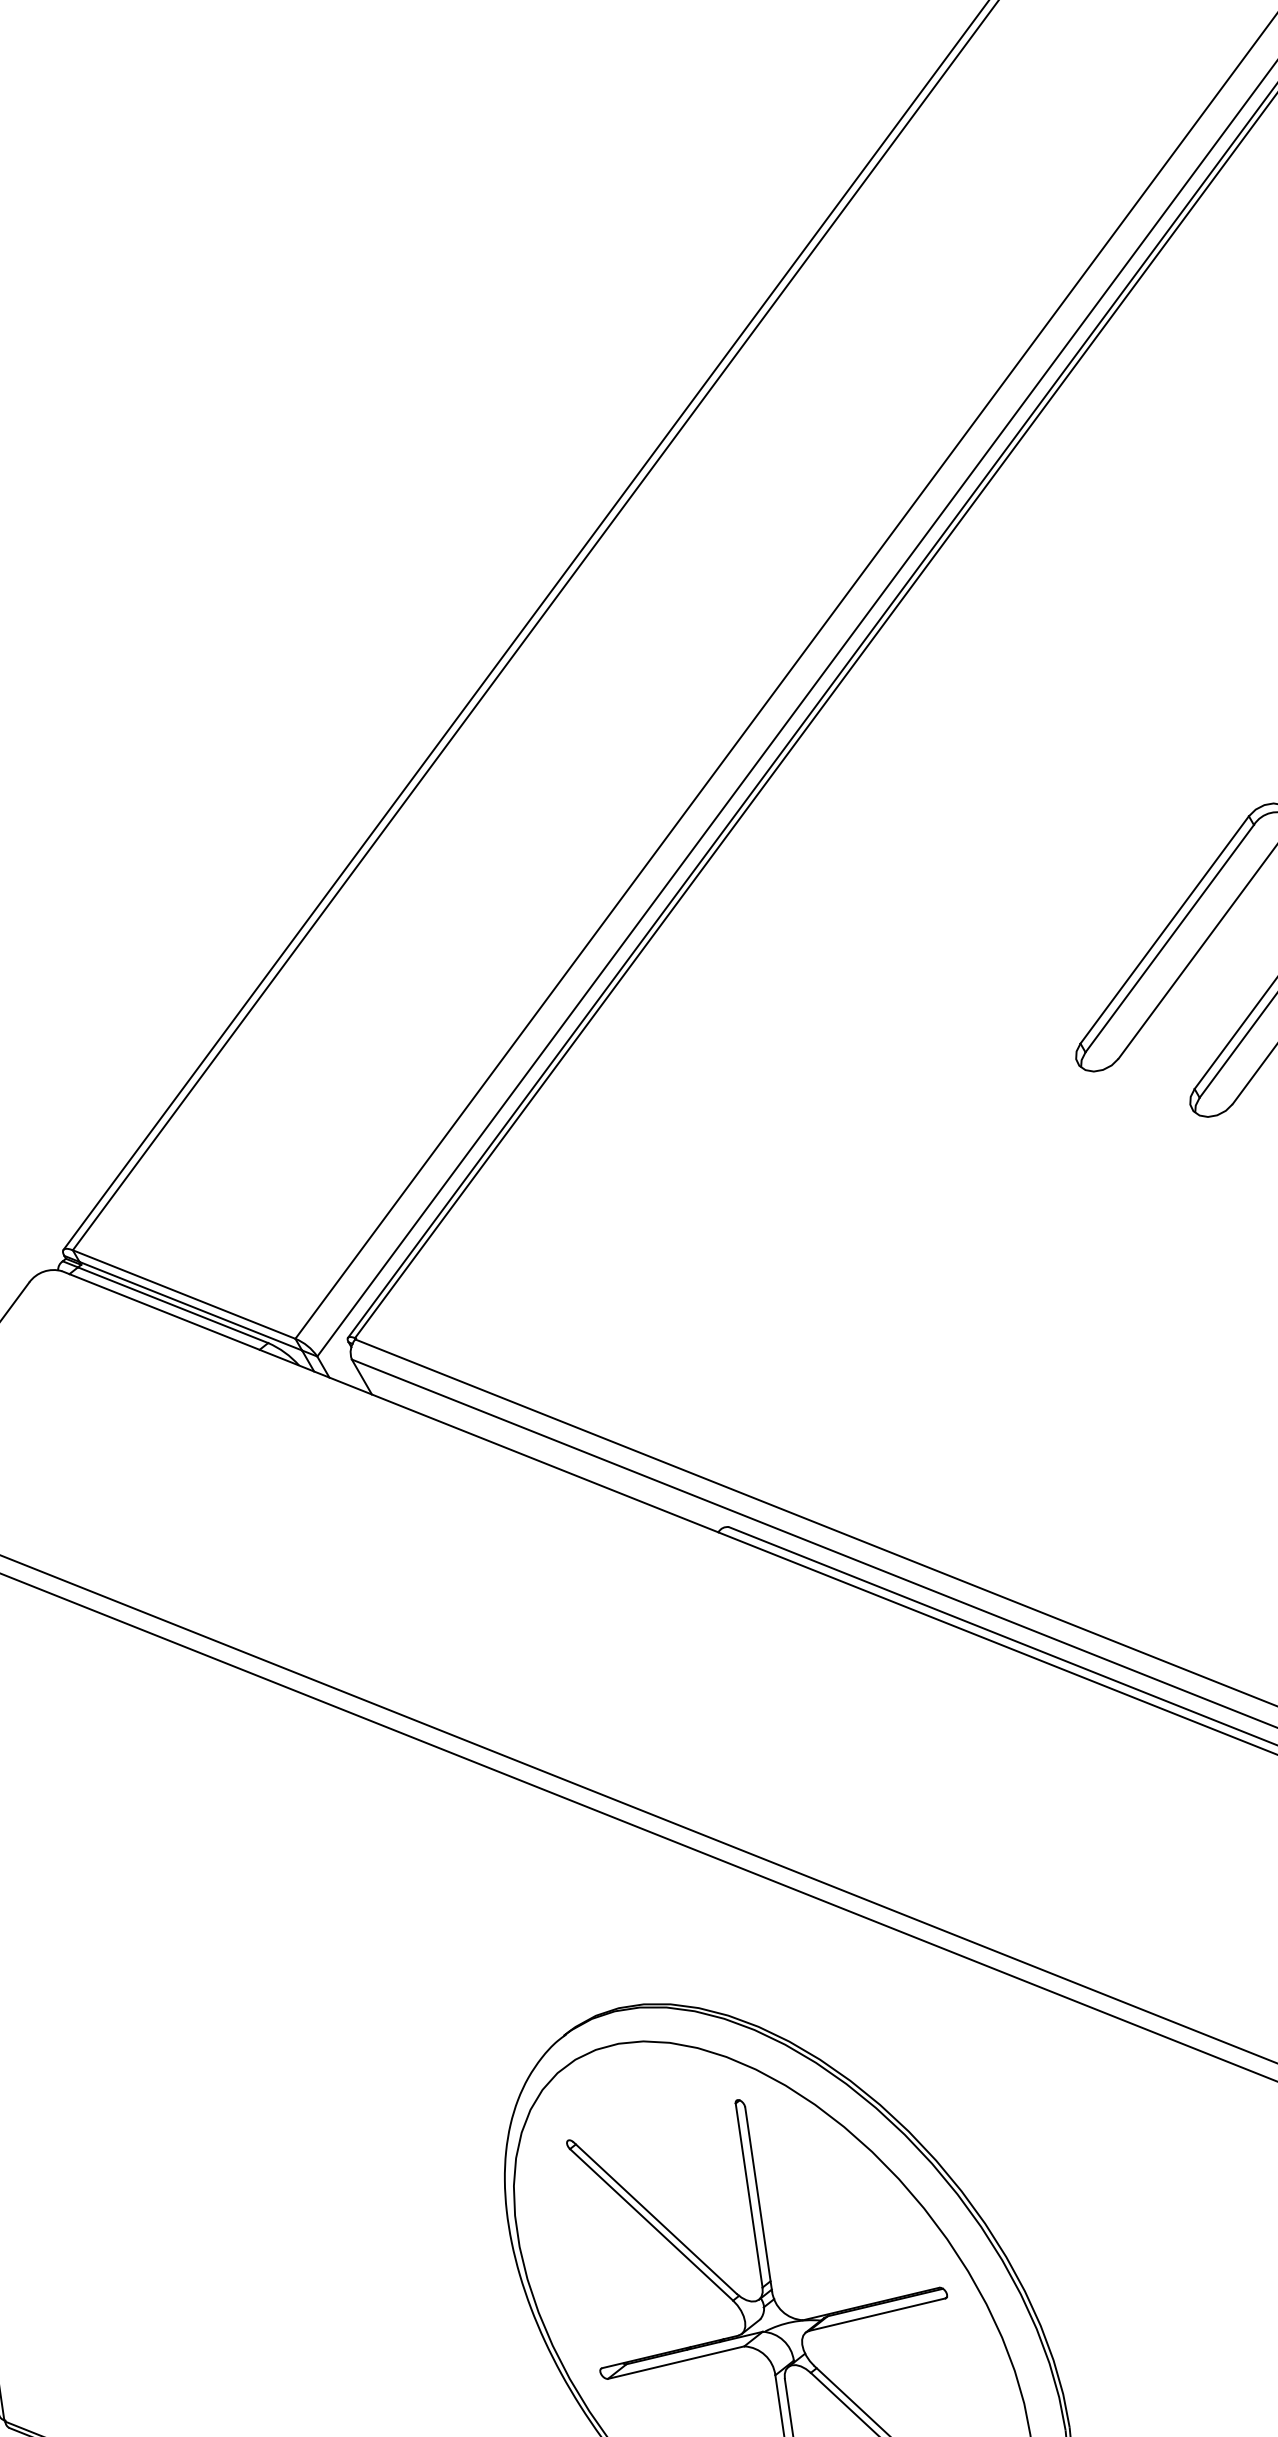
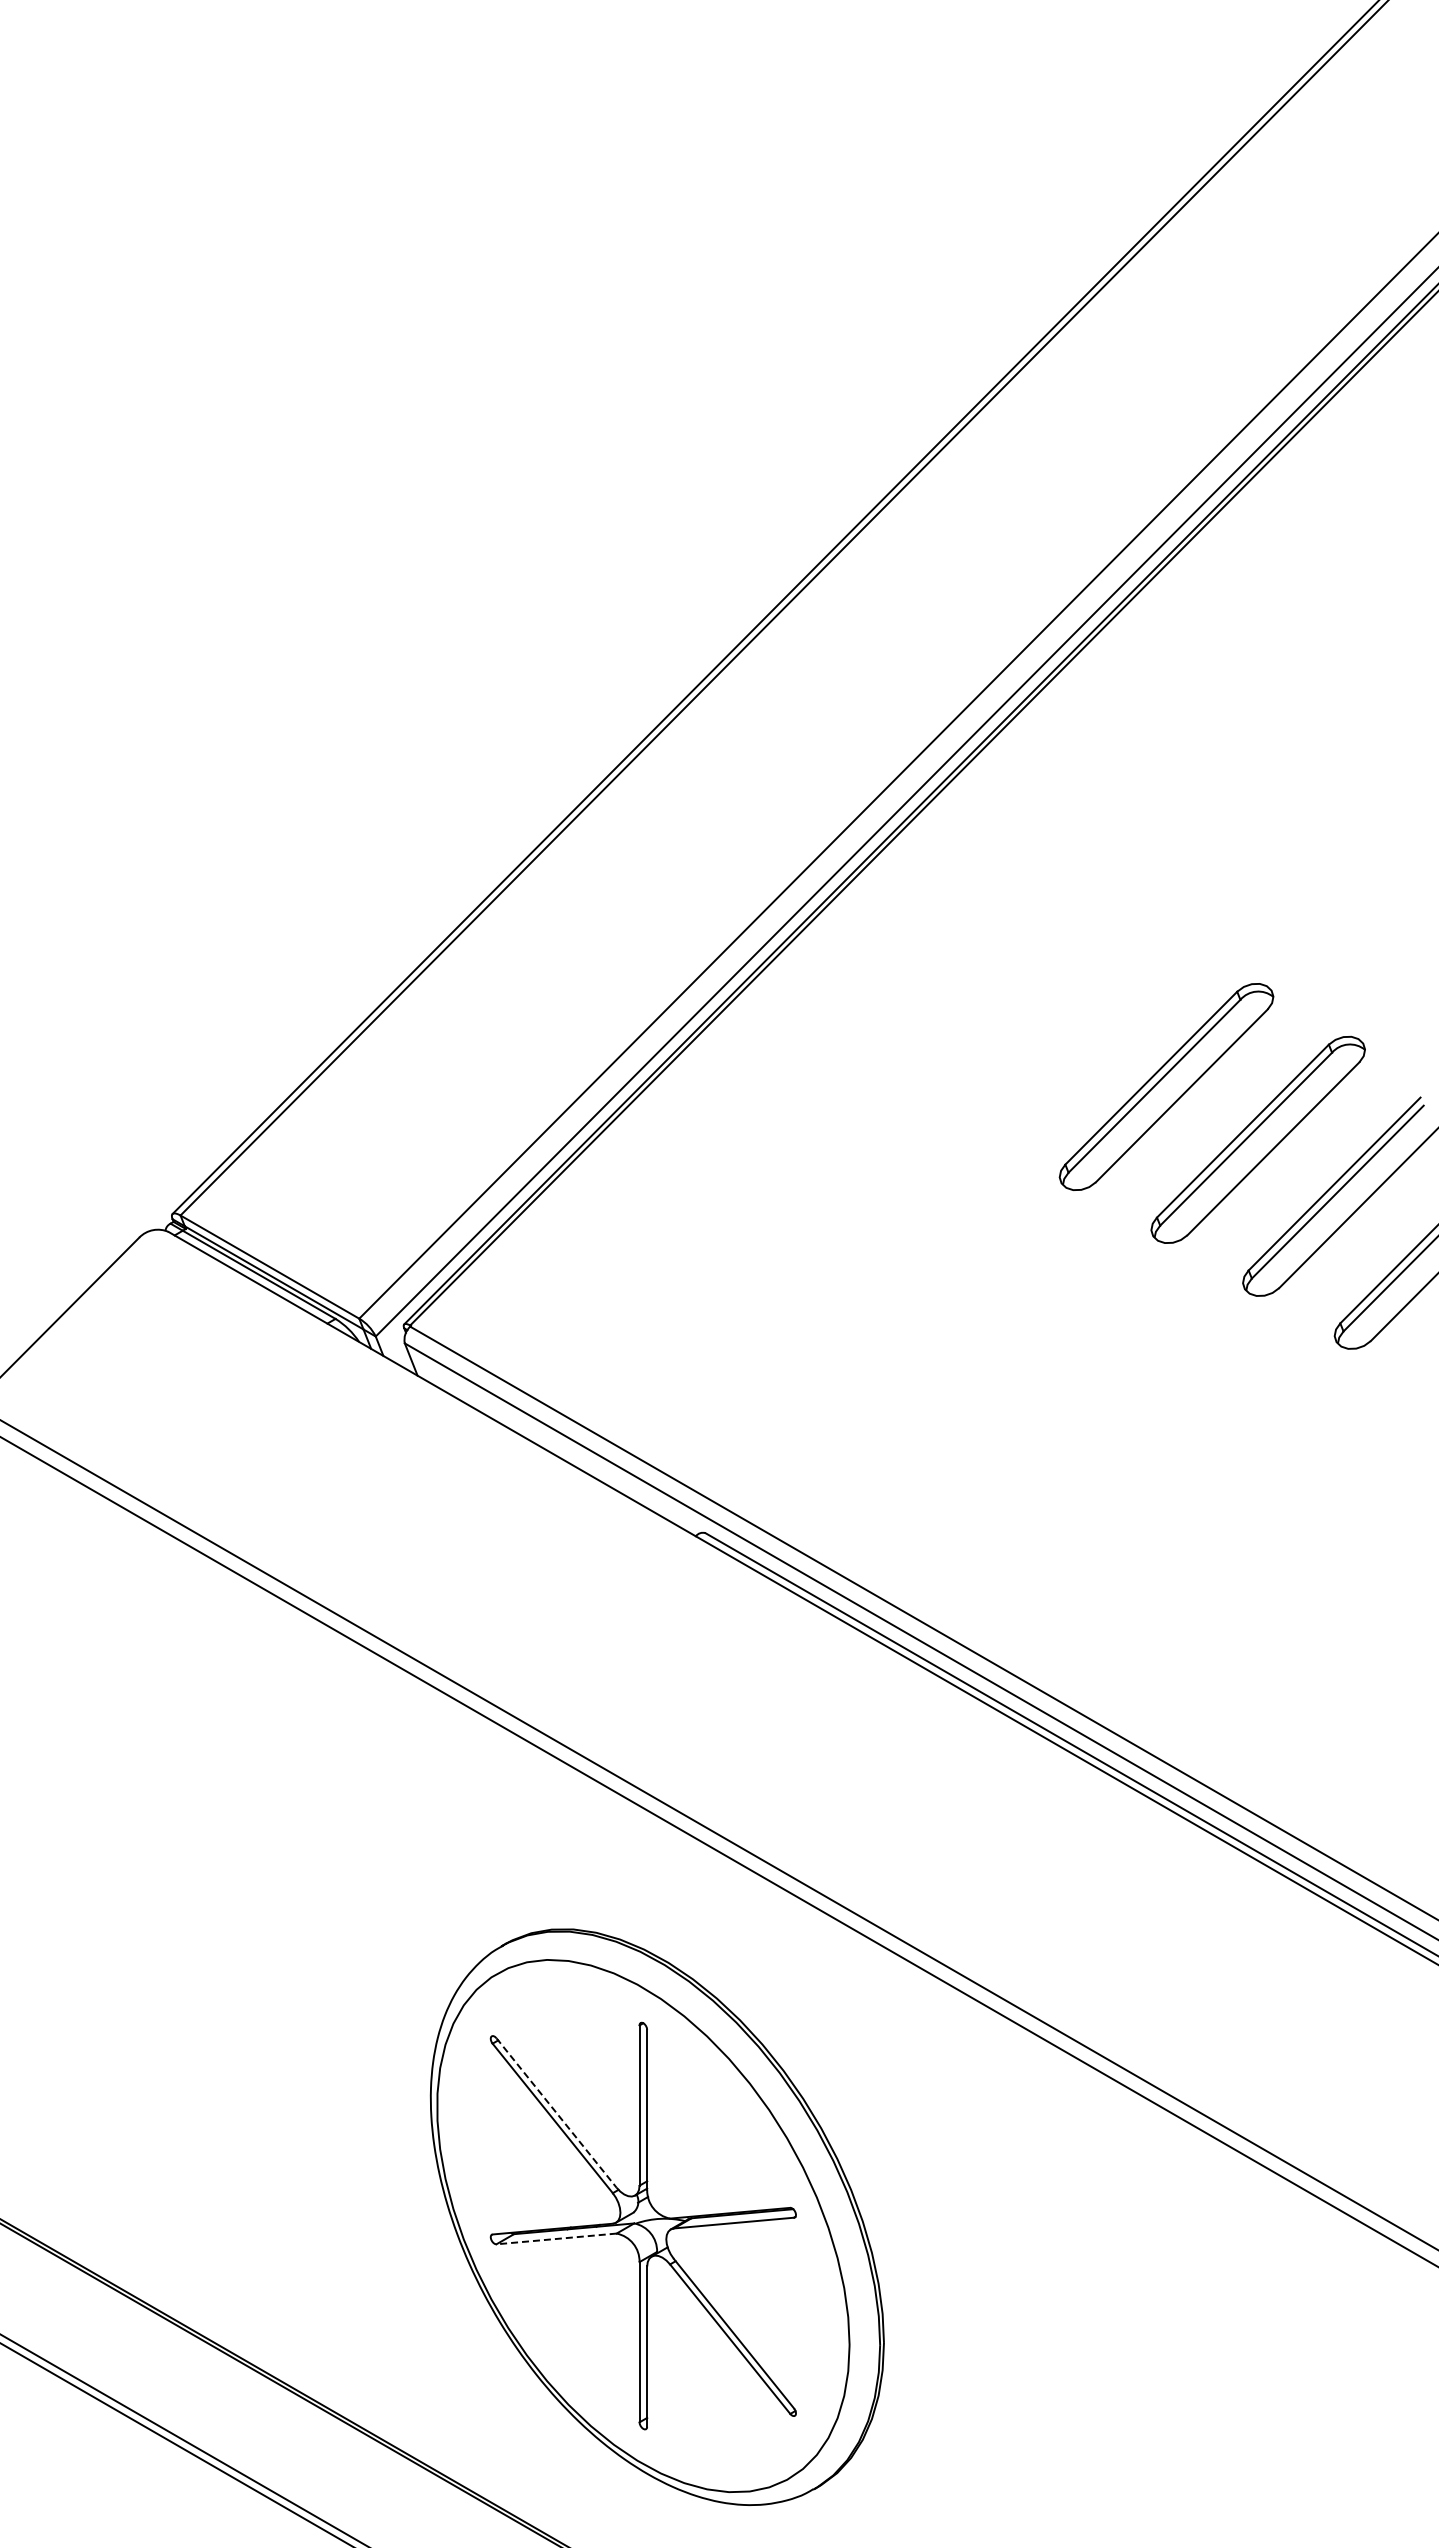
line: (654, 2217) -> (556, 2112), solid -> dashed
line: (676, 2362) -> (556, 2238), solid -> dashed

